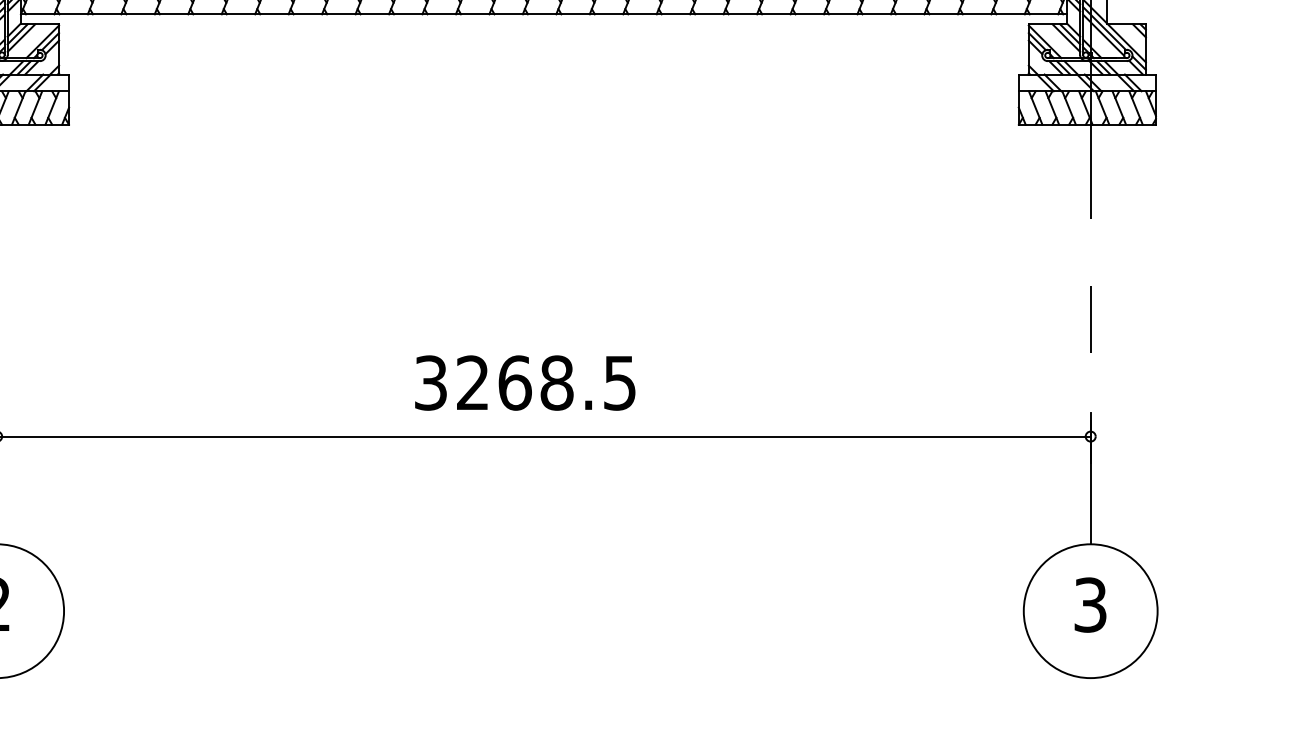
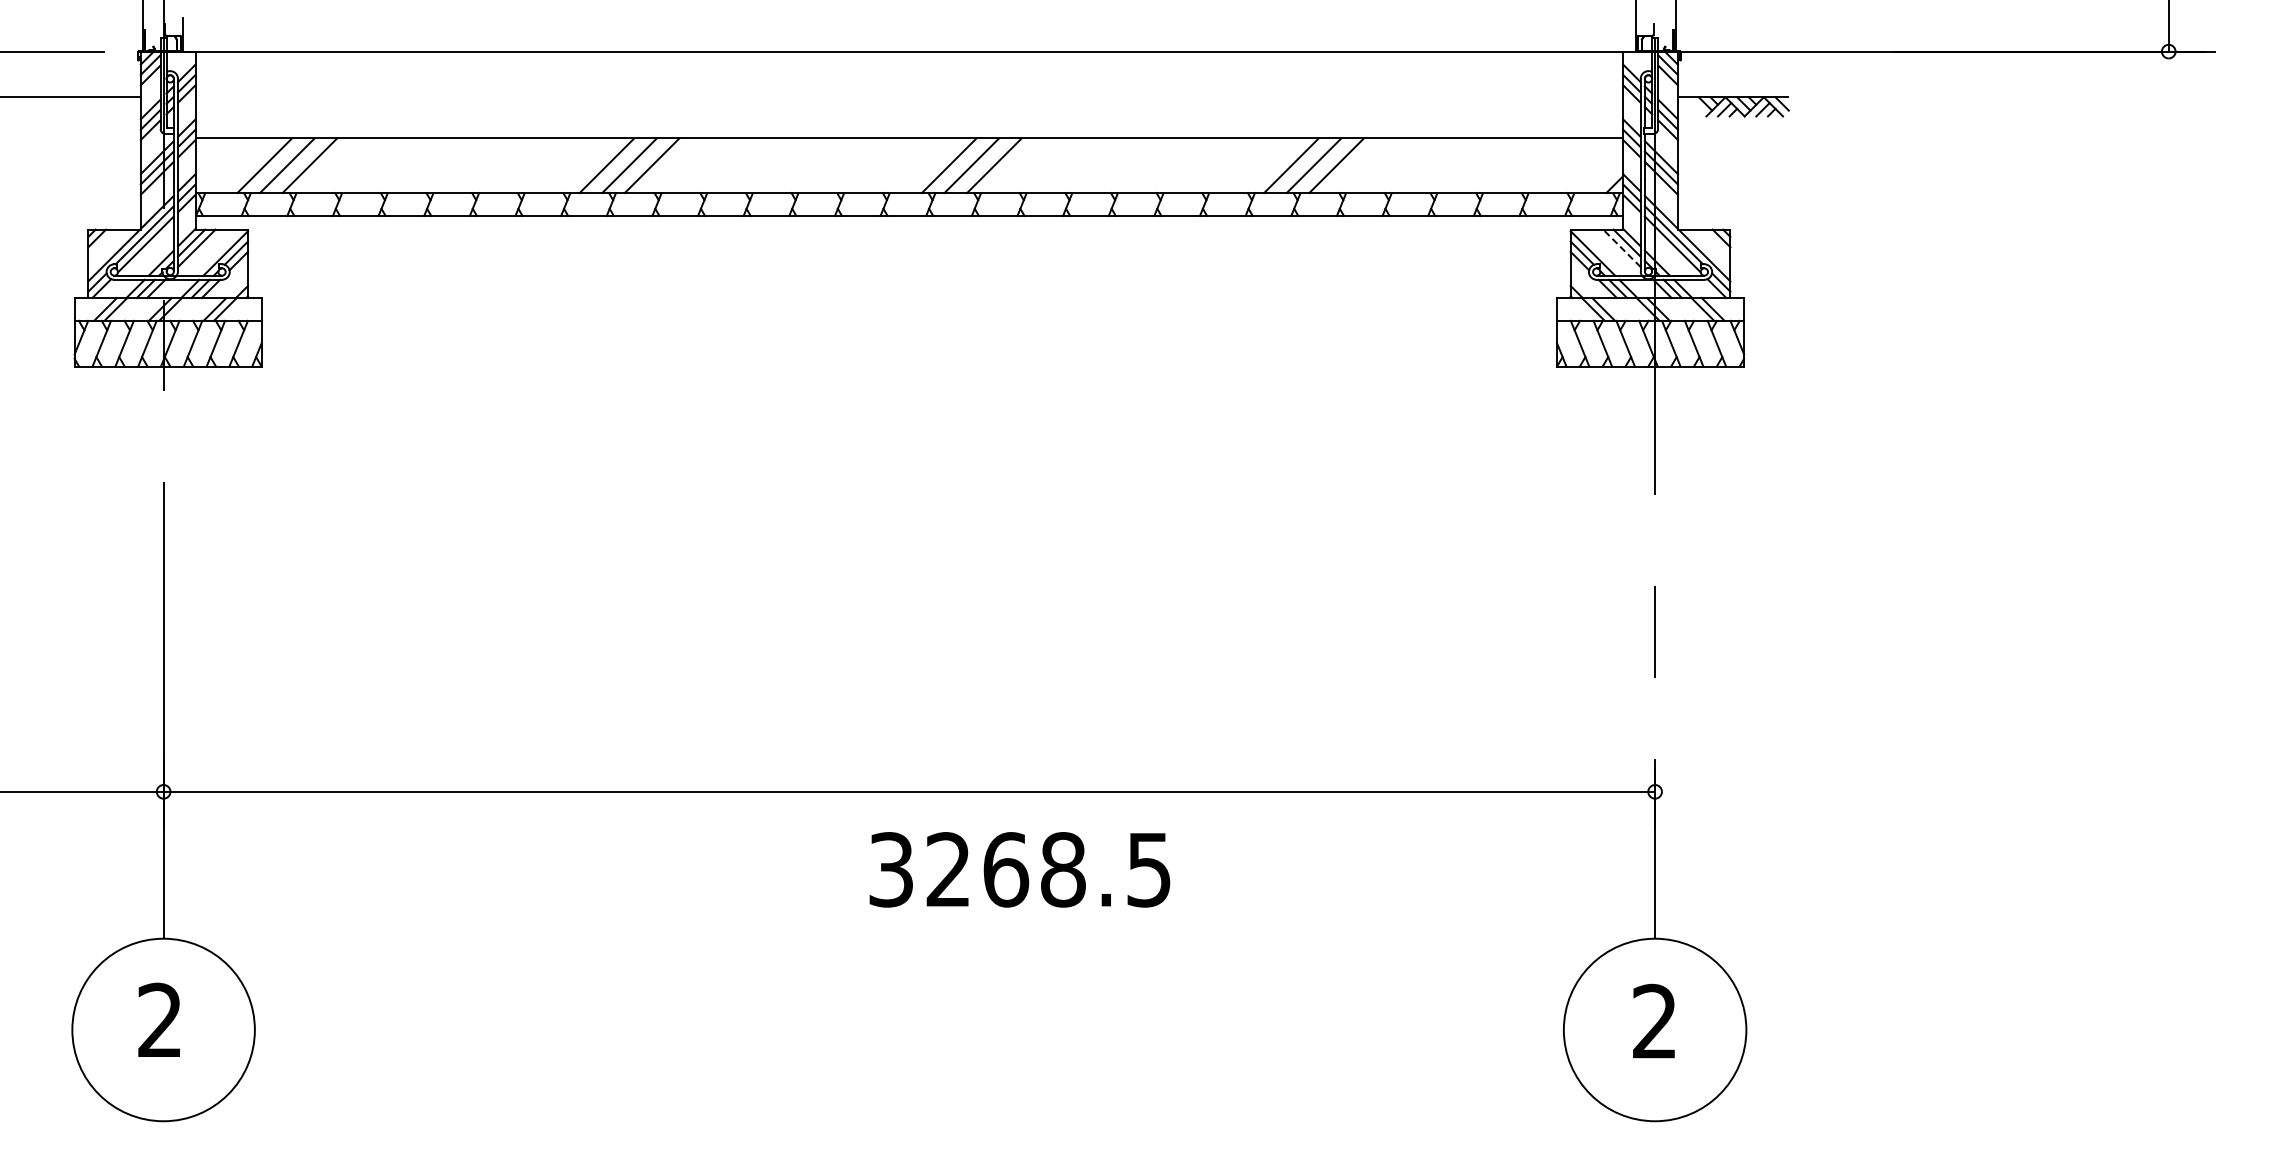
line: (1066, 38) -> (1621, 248), solid -> dashed
text: (524, 382) -> (1019, 869), moved
text: (1090, 604) -> (1654, 1021), 3 -> 2

